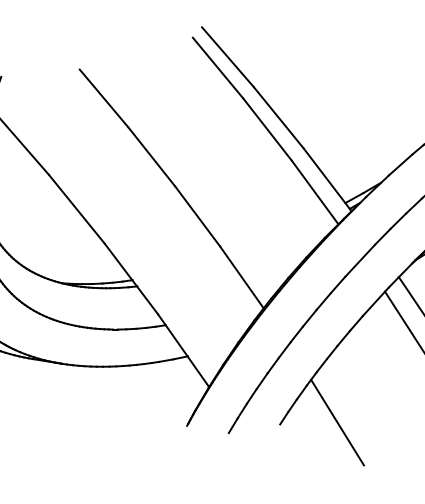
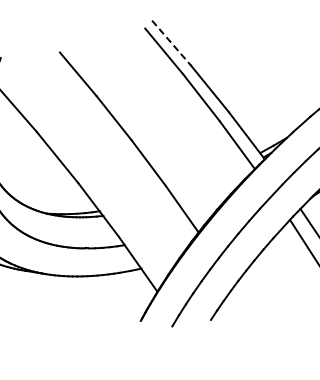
line: (227, 57) -> (171, 43), solid -> dashed
line: (337, 422) -> (254, 318), removed

